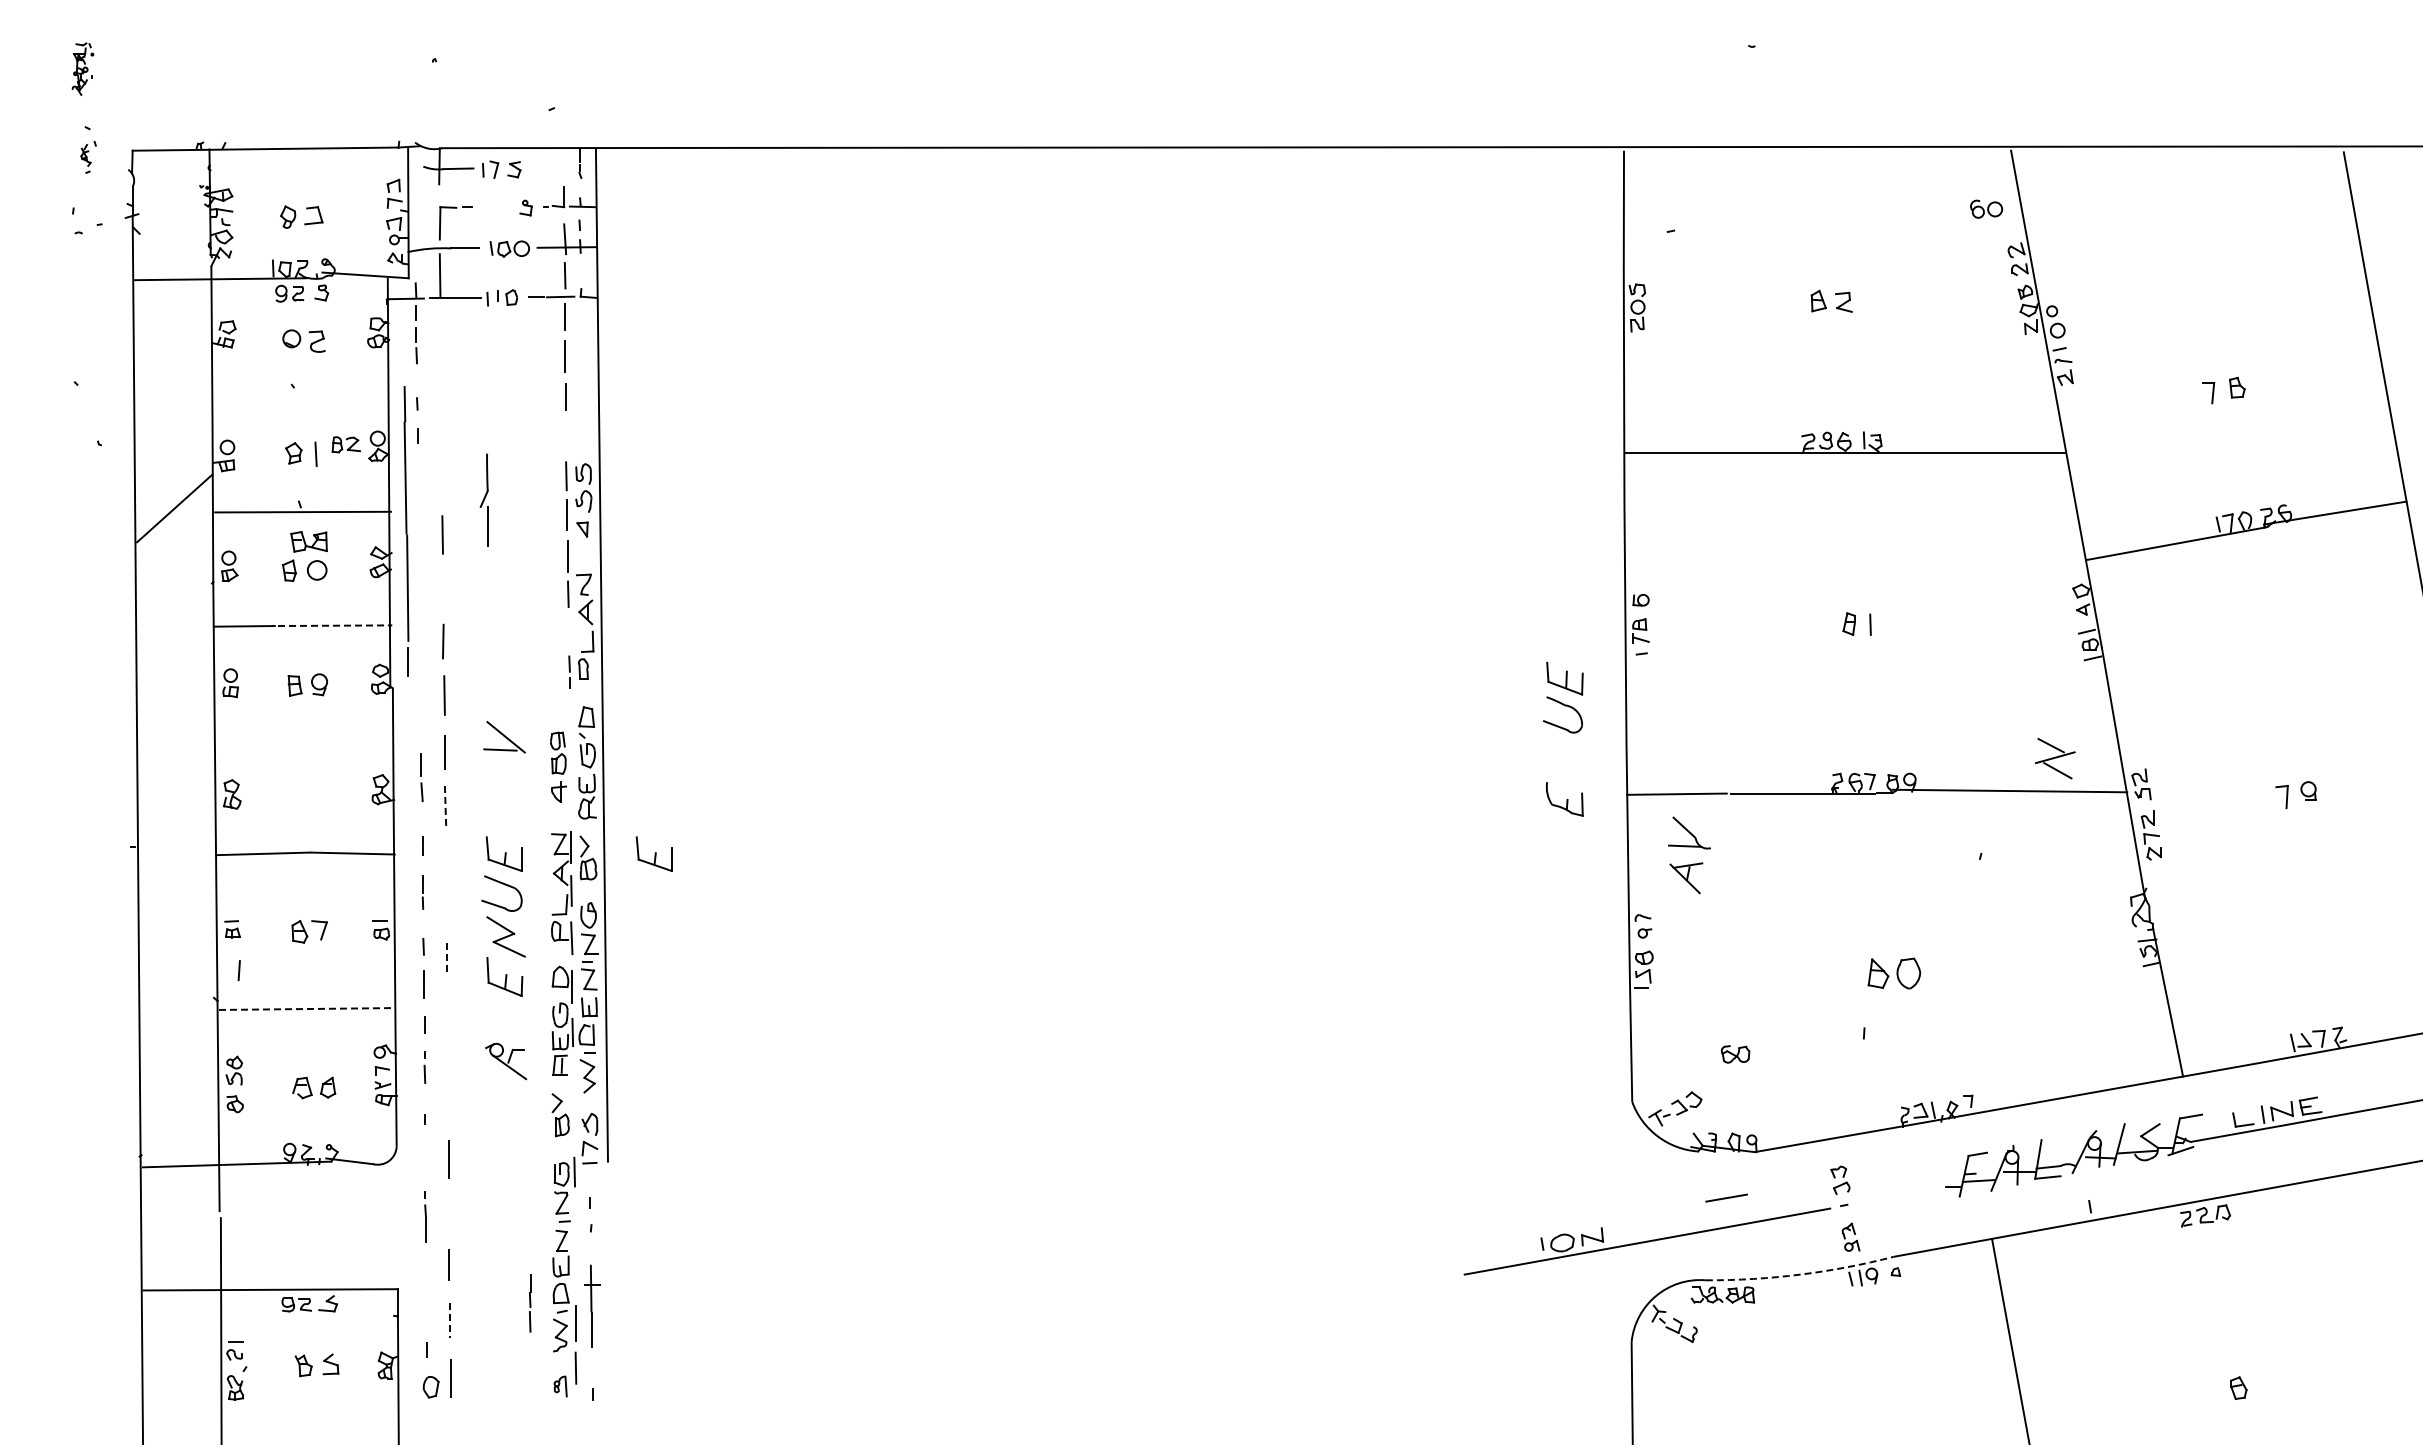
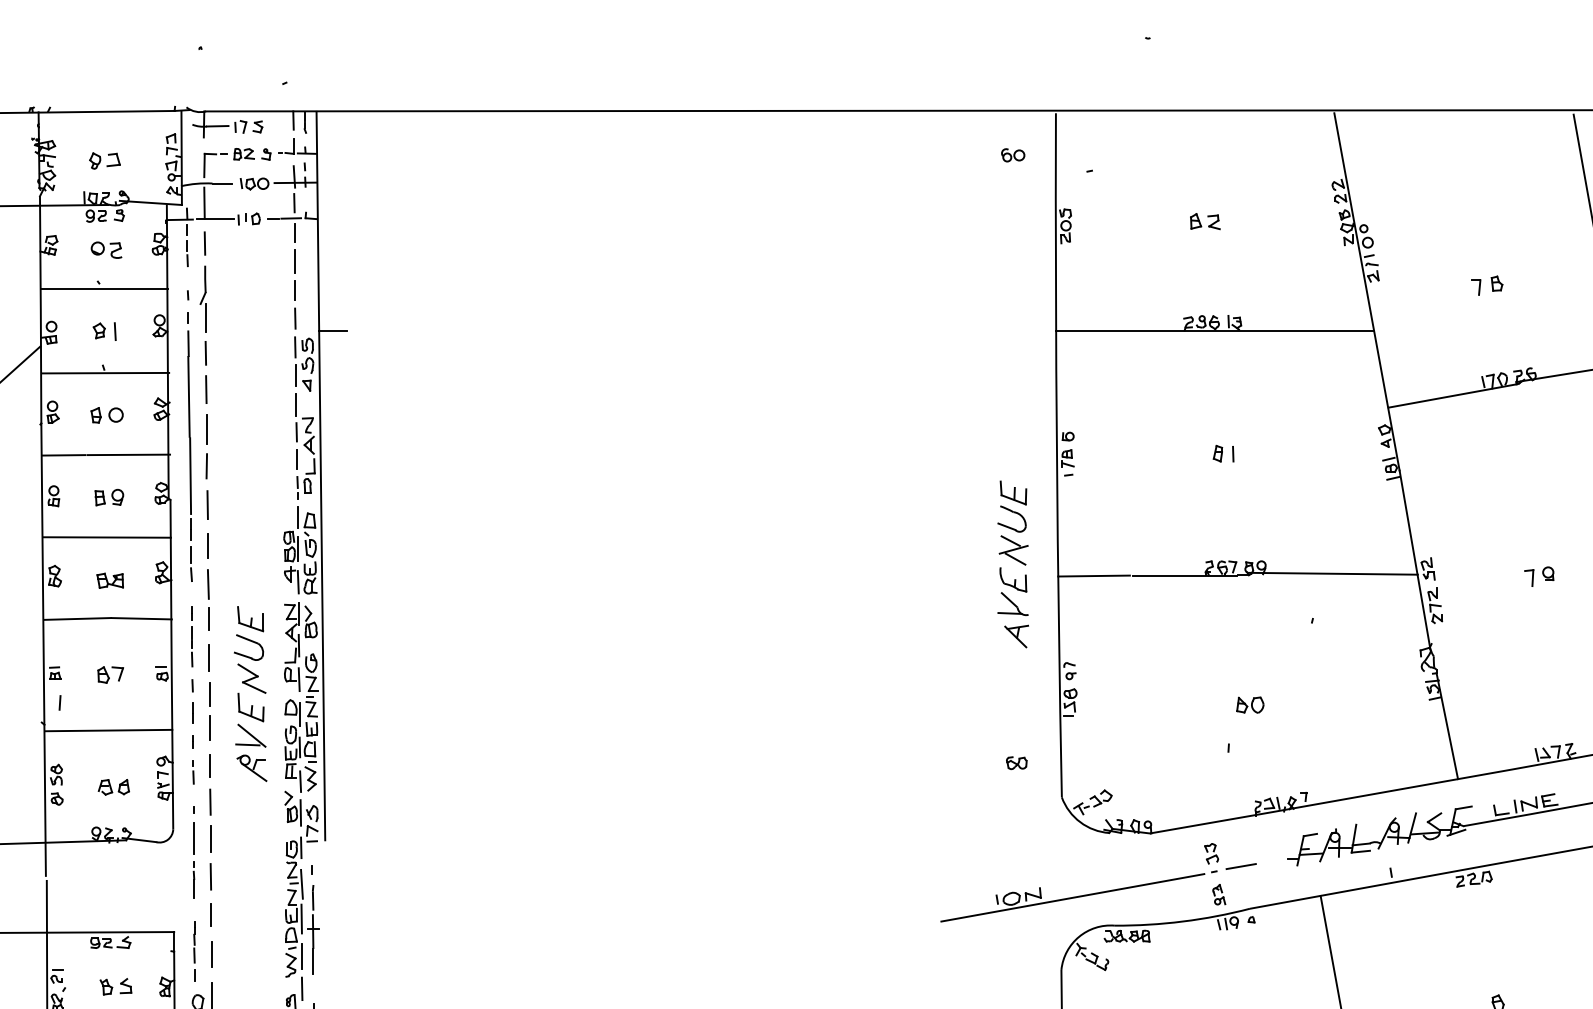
line: (563, 160) -> (293, 120), added
part: (1986, 208) -> (1013, 154), moved
line: (440, 331) -> (204, 243), added
line: (301, 394) -> (104, 288), added
line: (566, 436) -> (295, 318), added
part: (345, 444) -> (243, 154), moved
line: (618, 453) -> (332, 331), added
line: (441, 484) -> (205, 353), added
part: (483, 499) -> (202, 298), moved
part: (406, 531) -> (189, 435), moved
part: (308, 541) -> (109, 580), moved
line: (443, 590) -> (206, 429), added
line: (335, 625) -> (129, 454), dashed -> solid
line: (568, 632) -> (296, 459), added
line: (569, 712) -> (297, 517), added
part: (504, 737) -> (250, 735), moved
line: (304, 740) -> (106, 537), added
line: (569, 756) -> (297, 548), added
part: (2055, 758) -> (1013, 550), moved
line: (570, 802) -> (298, 582), added
line: (445, 806) -> (208, 584), dashed -> solid
part: (1689, 832) -> (1013, 603), moved
part: (653, 853) -> (357, 618), removed
line: (445, 854) -> (208, 619), added
part: (1686, 878) -> (1016, 636), moved
part: (422, 892) -> (191, 646), size x1.67
line: (446, 908) -> (209, 658), added
line: (447, 958) -> (209, 694), dashed -> solid
part: (1893, 973) -> (1249, 705), size x0.71
line: (447, 1005) -> (209, 728), added
line: (307, 1009) -> (109, 730), dashed -> solid
part: (1735, 1054) -> (1016, 763), moved
line: (447, 1057) -> (209, 765), added
line: (573, 1079) -> (300, 781), added
line: (448, 1108) -> (210, 802), added
line: (573, 1123) -> (300, 812), added
line: (425, 1158) -> (193, 838), added
line: (1726, 1197) -> (1241, 866), moved
line: (448, 1212) -> (210, 876), added
line: (575, 1222) -> (301, 884), added
line: (590, 1245) -> (312, 900), added
line: (575, 1271) -> (301, 919), added
arc: (1800, 1274) -> (1182, 921), dashed -> solid
line: (530, 1303) -> (194, 942), moved
line: (449, 1320) -> (211, 954), dashed -> solid

